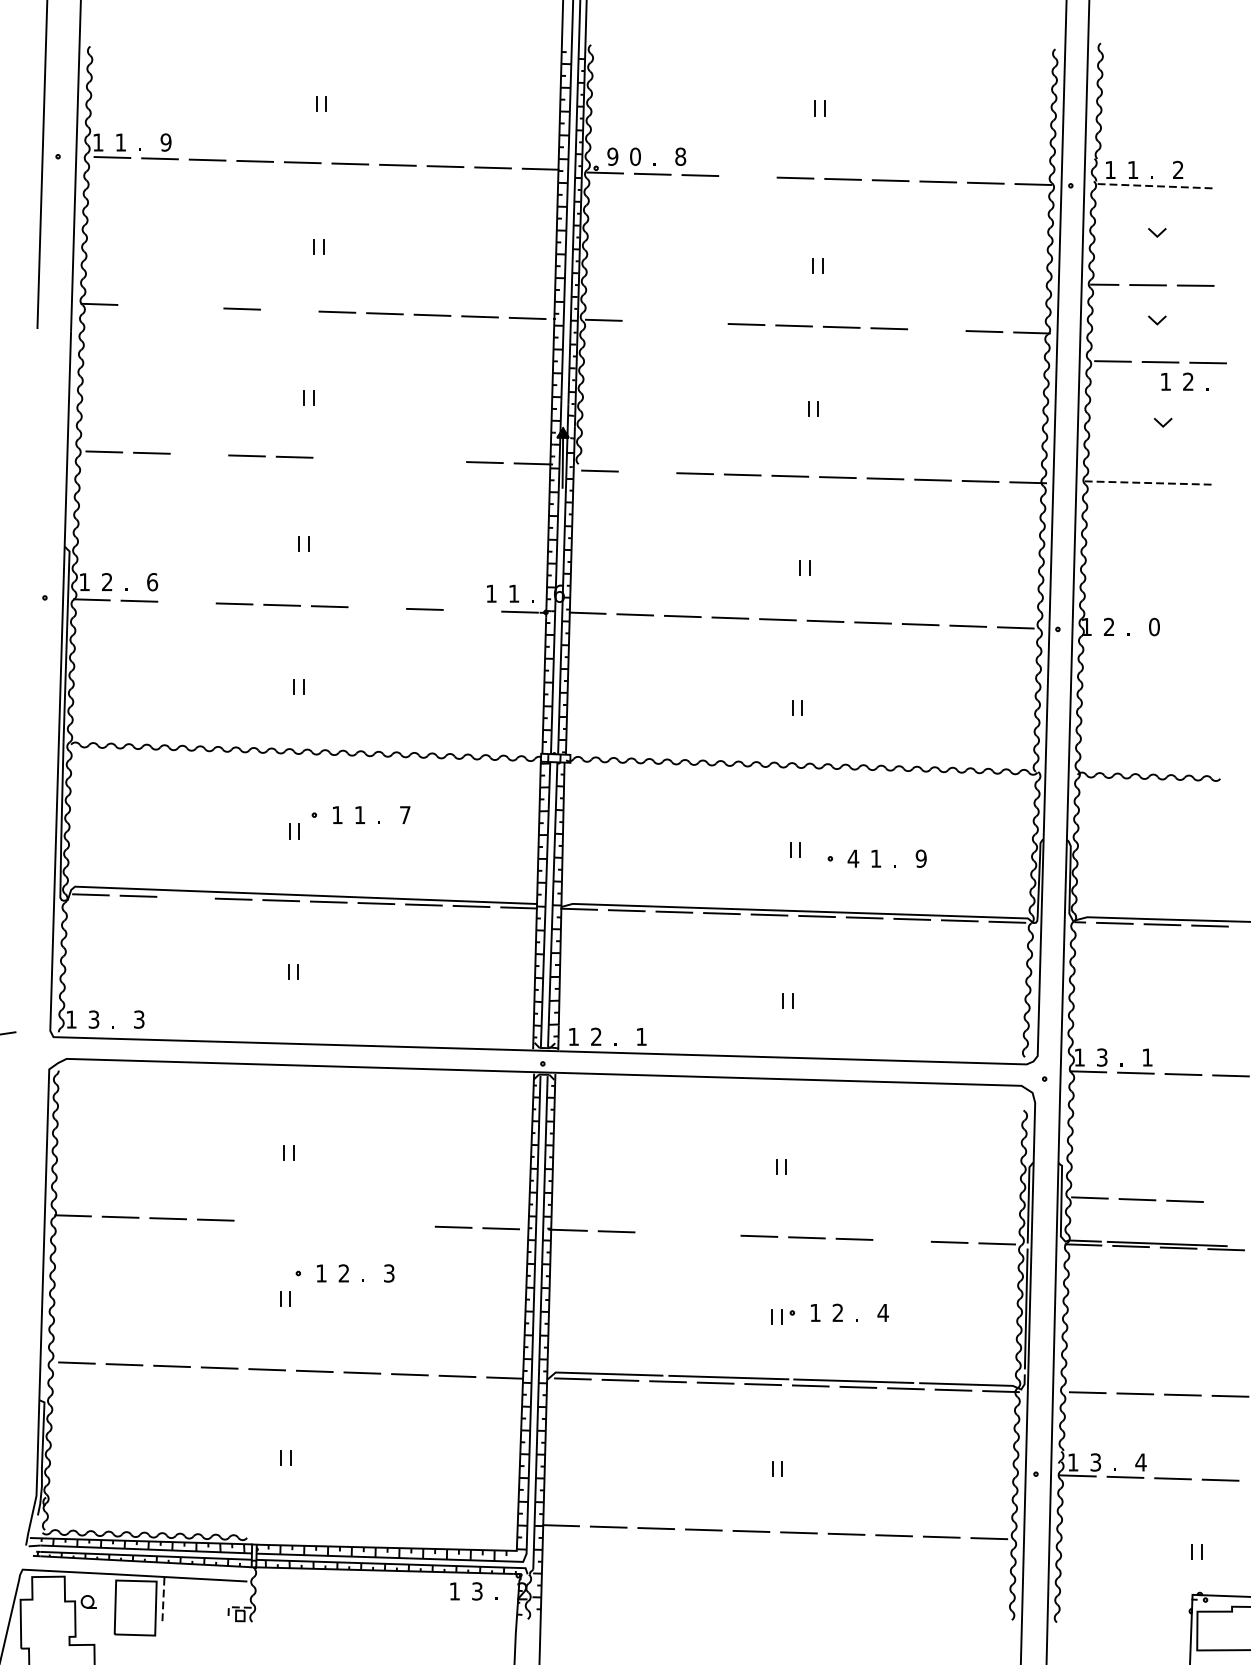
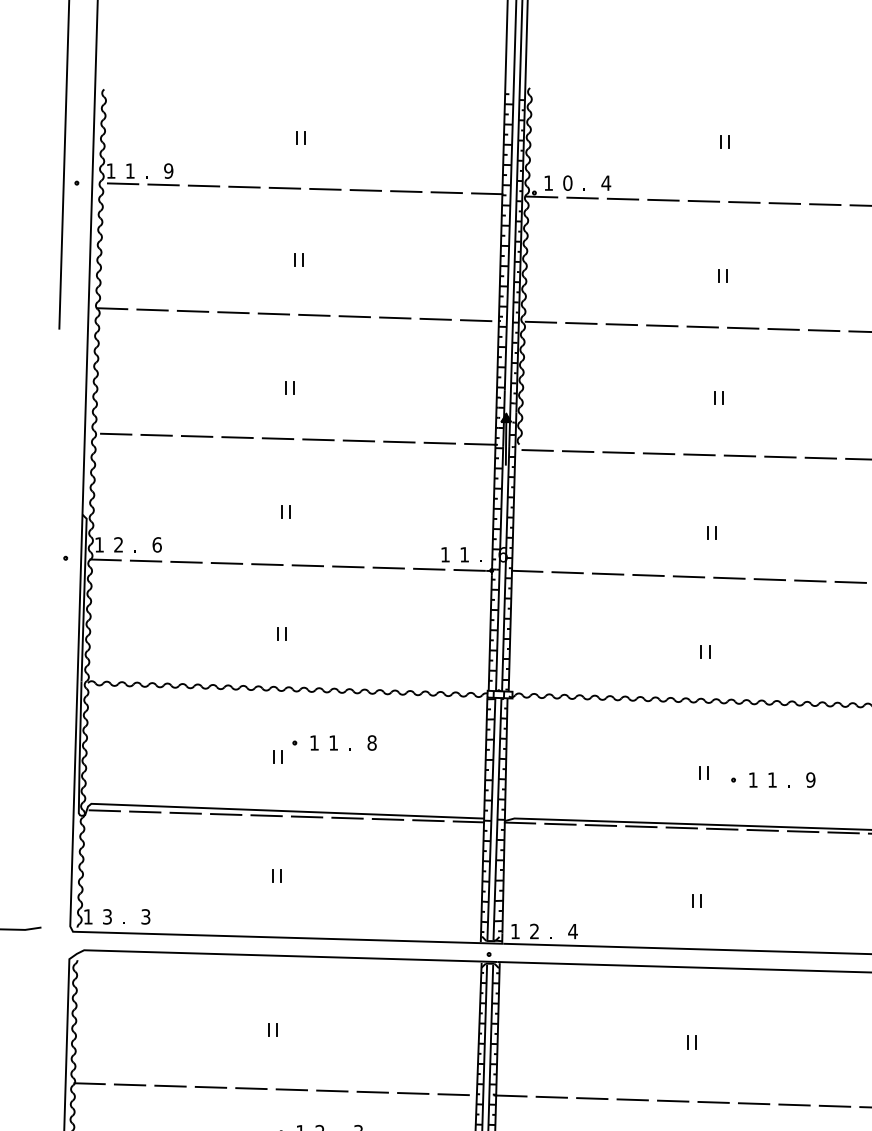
text: (612, 156) -> (548, 182), 9 -> 1
text: (680, 156) -> (606, 182), 8 -> 4
line: (747, 176) -> (663, 199), added
line: (146, 305) -> (152, 309), added
line: (194, 307) -> (192, 311), added
line: (289, 310) -> (273, 313), added
line: (651, 321) -> (581, 323), added
line: (698, 322) -> (621, 324), added
line: (936, 329) -> (823, 330), added
line: (199, 454) -> (197, 436), added
line: (342, 458) -> (318, 439), added
line: (389, 459) -> (358, 440), added
line: (437, 460) -> (399, 441), added
line: (647, 471) -> (578, 450), added
line: (186, 602) -> (186, 562), added
line: (377, 607) -> (348, 566), added
line: (472, 610) -> (429, 568), added
text: (404, 815) -> (371, 743), 7 -> 8
text: (853, 858) -> (753, 779), 4 -> 1
line: (185, 897) -> (185, 813), added
text: (641, 1036) -> (572, 931), 1 -> 4
line: (263, 1221) -> (251, 1088), added
line: (310, 1222) -> (291, 1089), added
line: (358, 1224) -> (332, 1091), added
line: (405, 1225) -> (372, 1091), added
line: (663, 1232) -> (591, 1097), added
line: (711, 1234) -> (632, 1099), added
line: (901, 1240) -> (794, 1104), added

